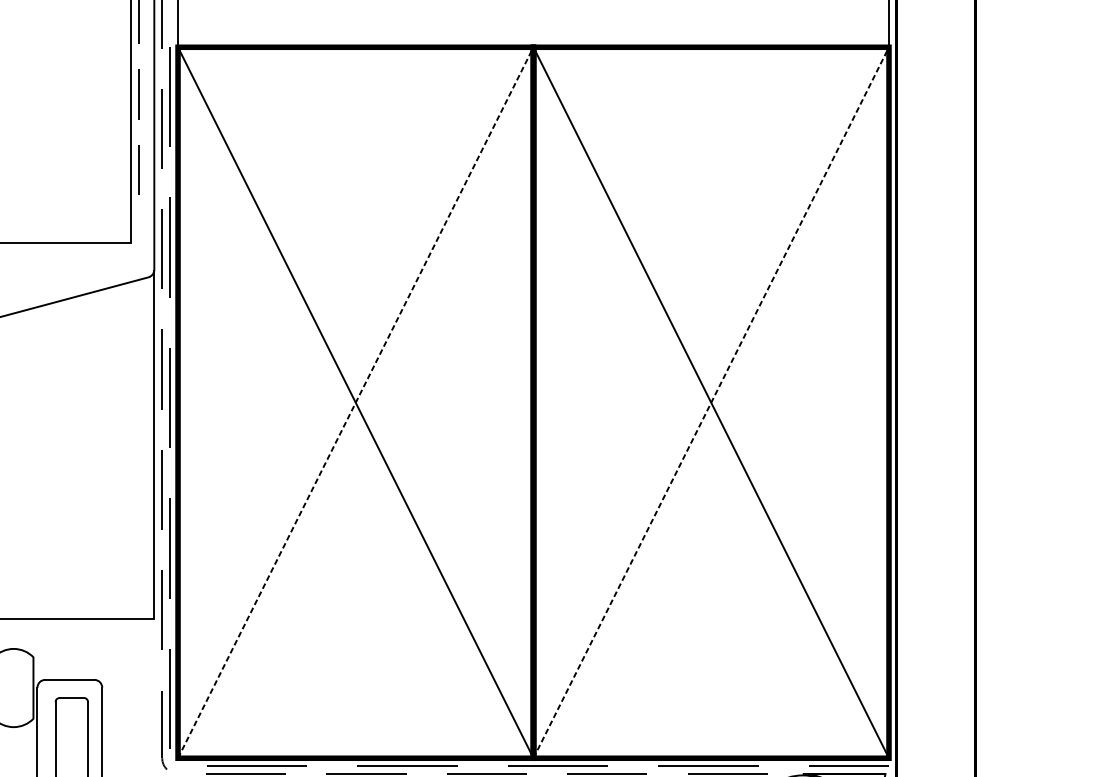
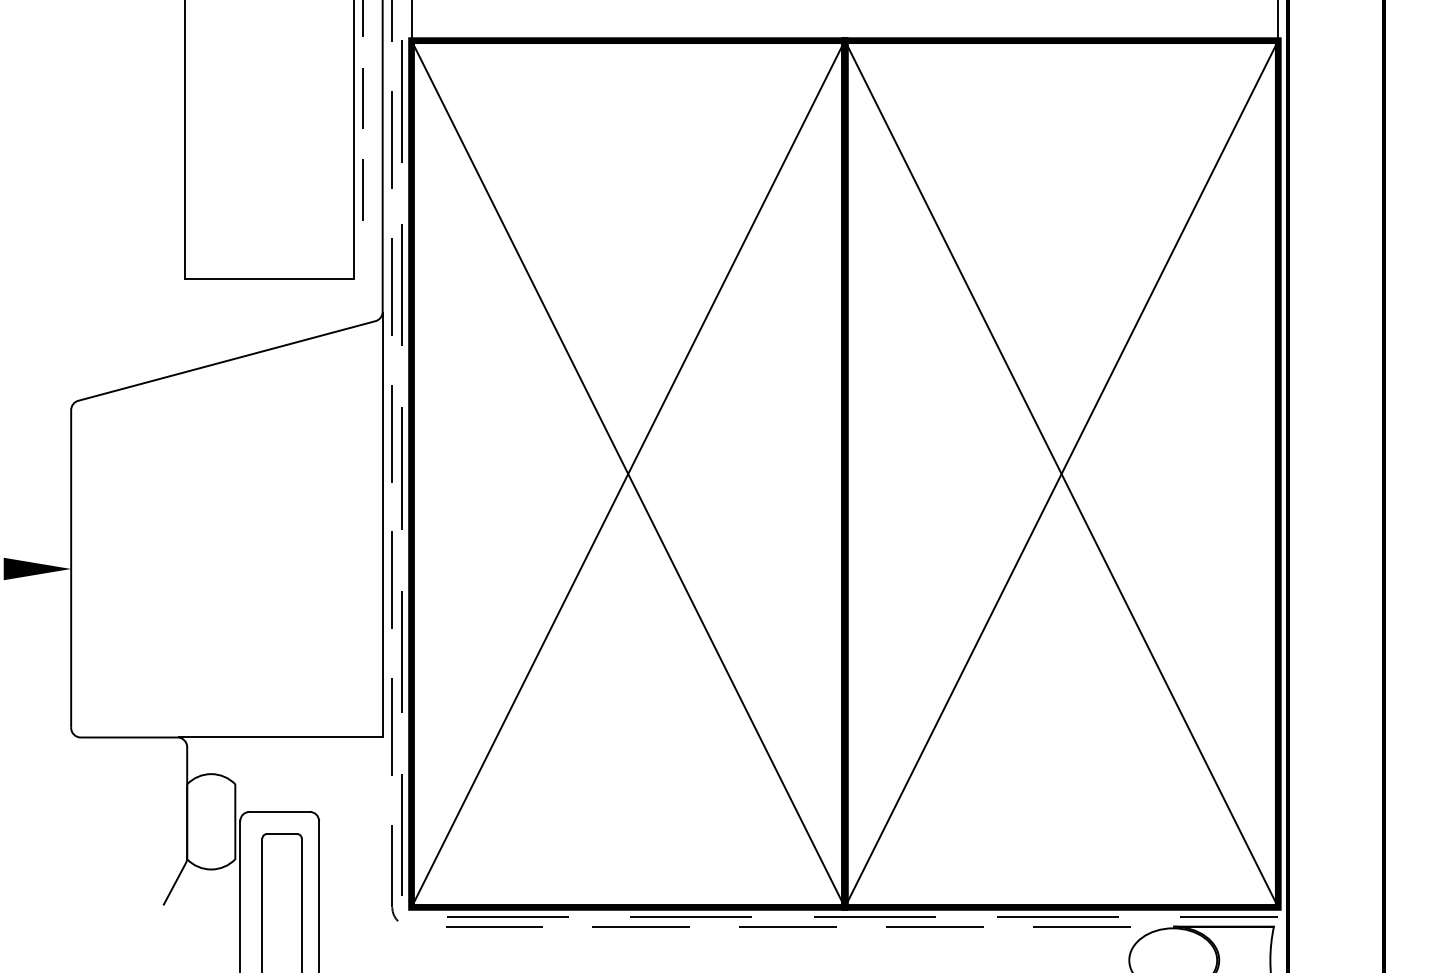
line: (355, 403) -> (628, 474), dashed -> solid
line: (711, 403) -> (1061, 474), dashed -> solid

